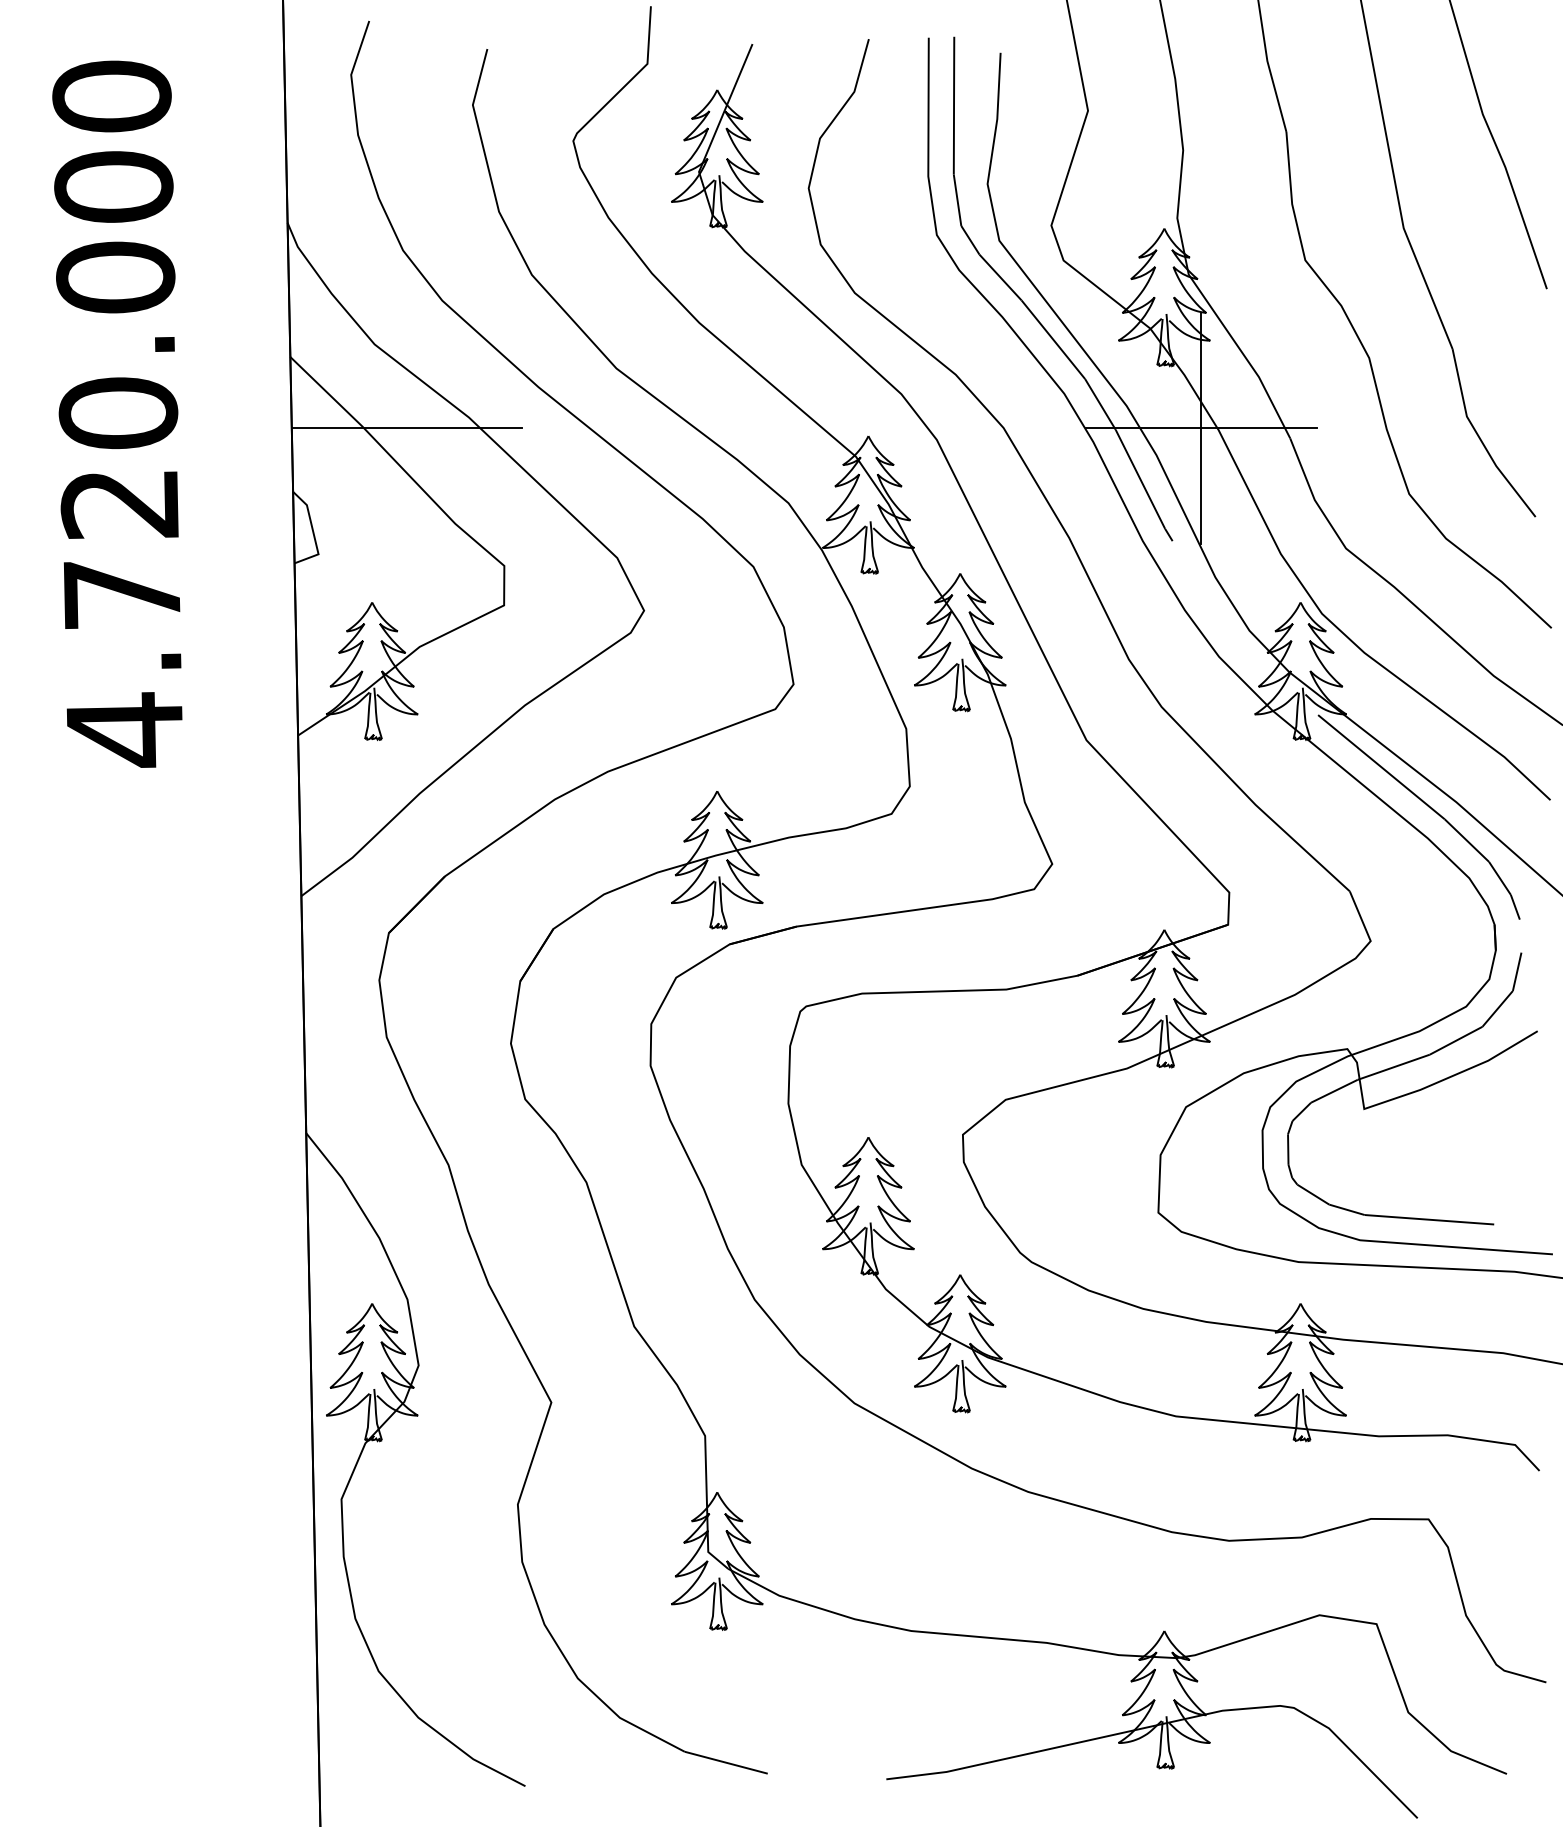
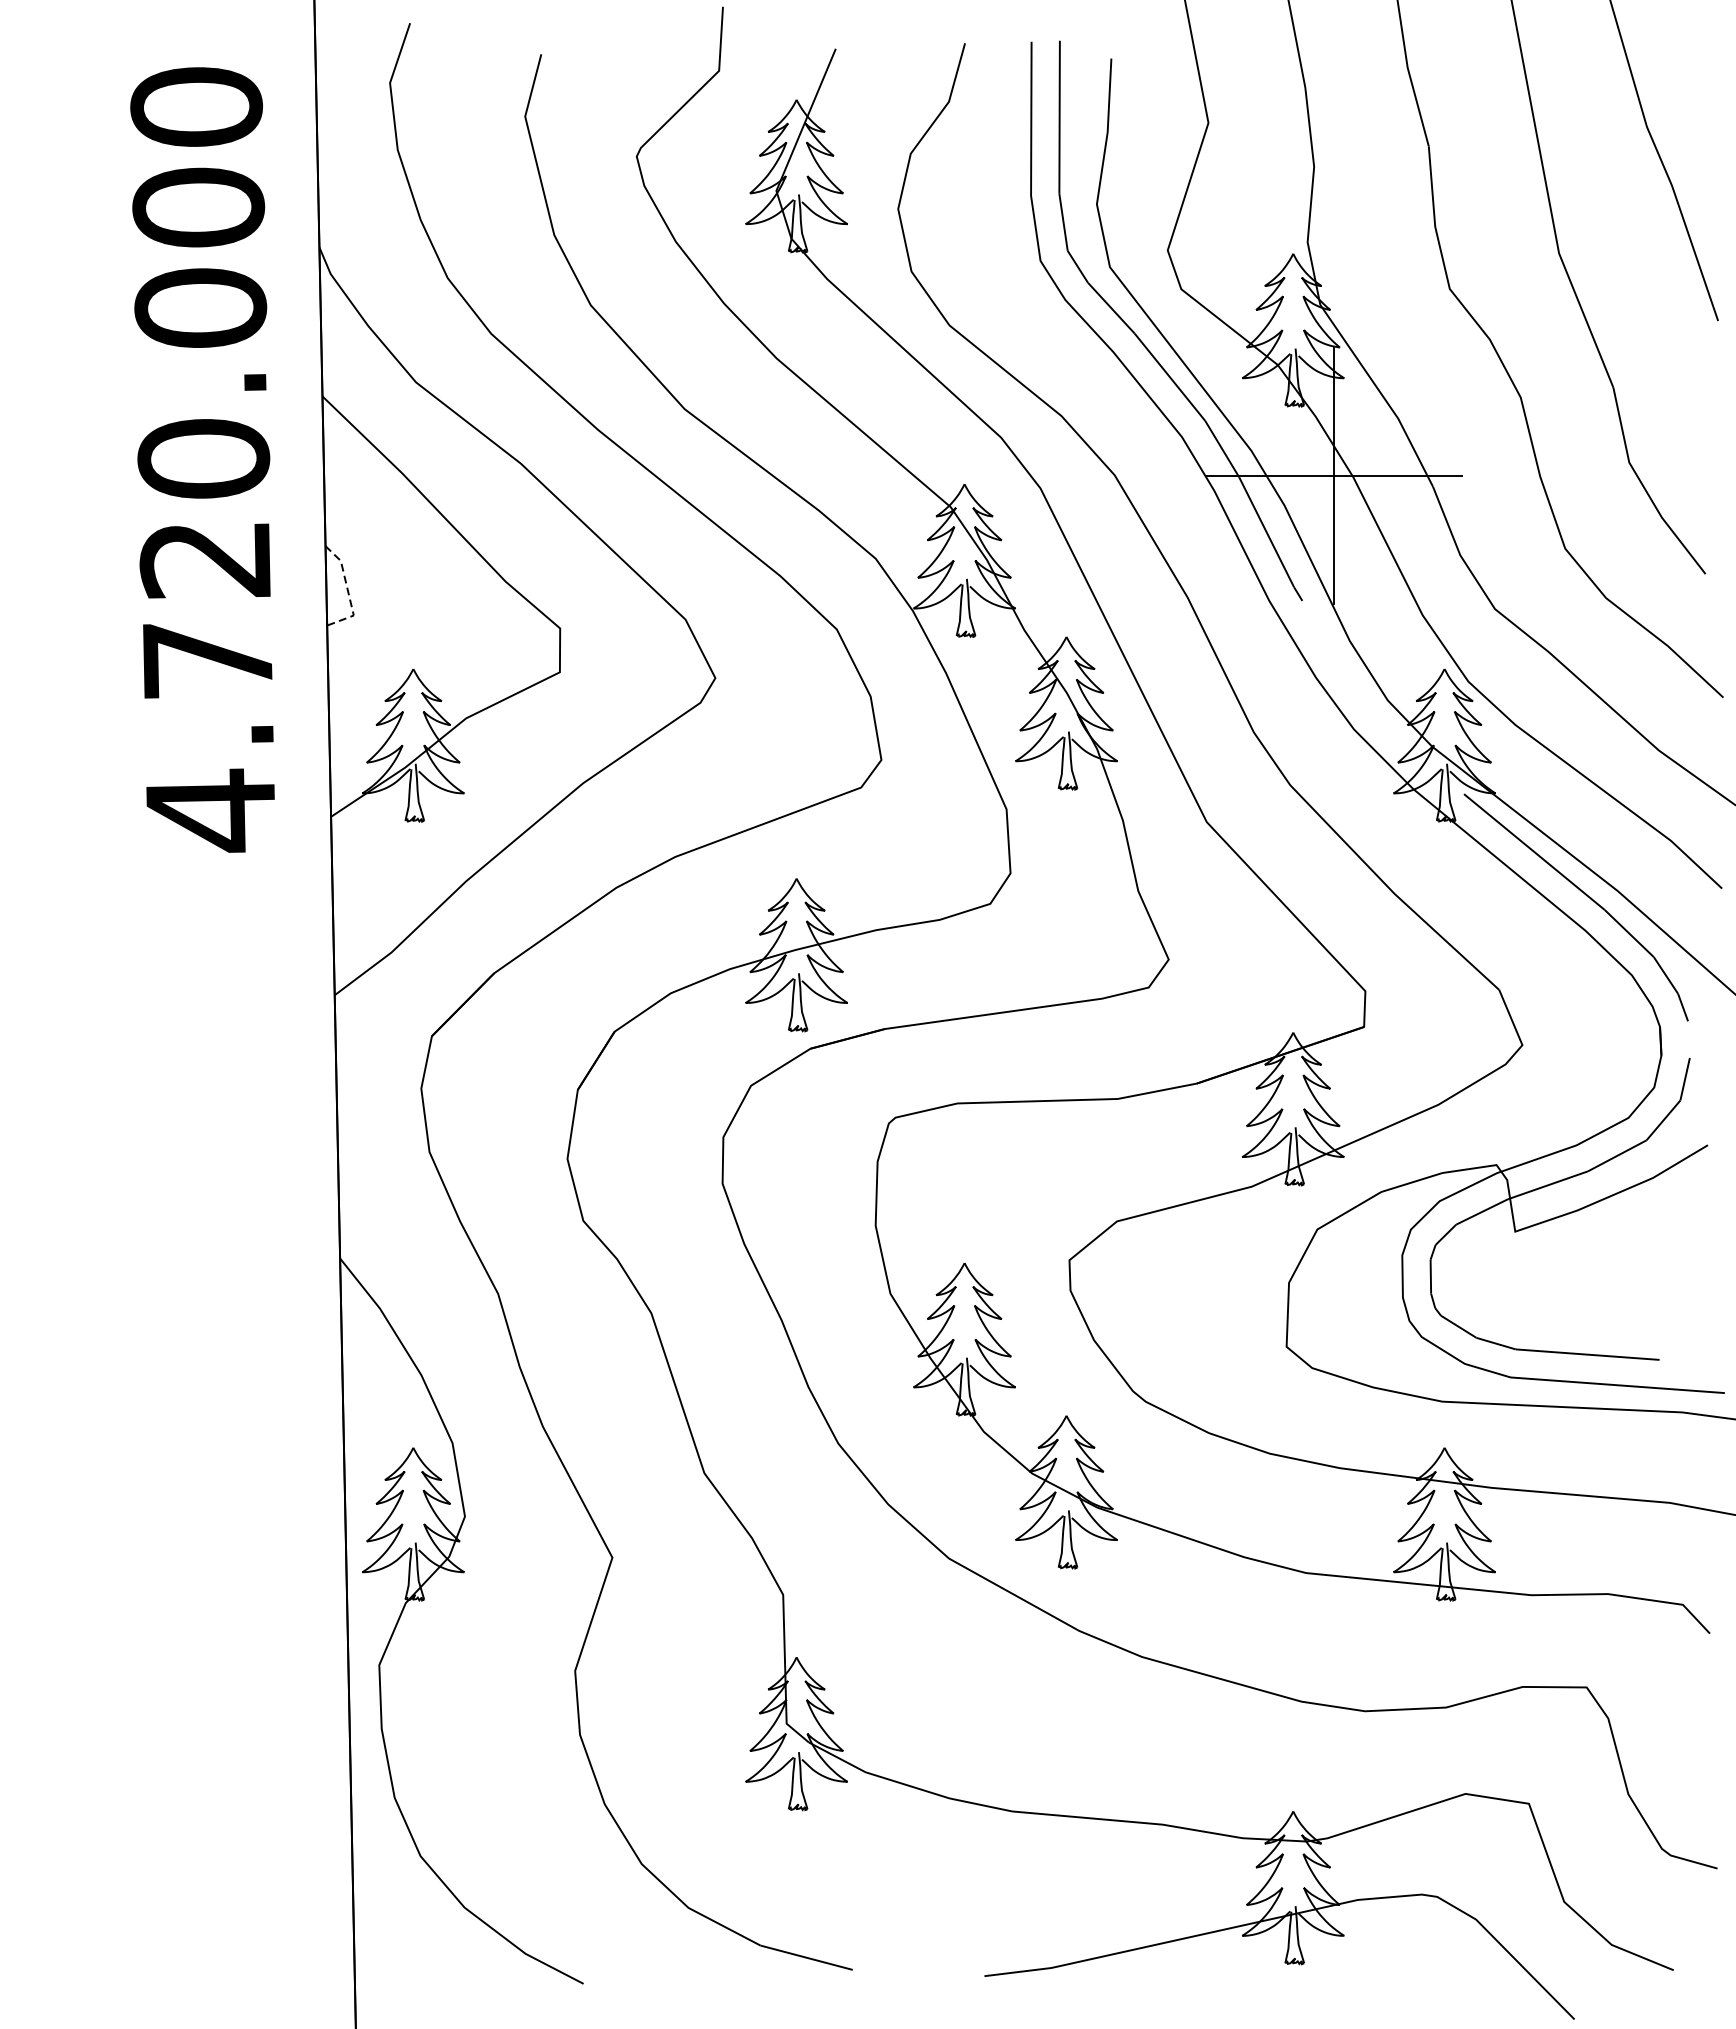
text: (117, 413) -> (202, 459), moved
line: (406, 428) -> (451, 475), removed
line: (313, 533) -> (348, 592), solid -> dashed

